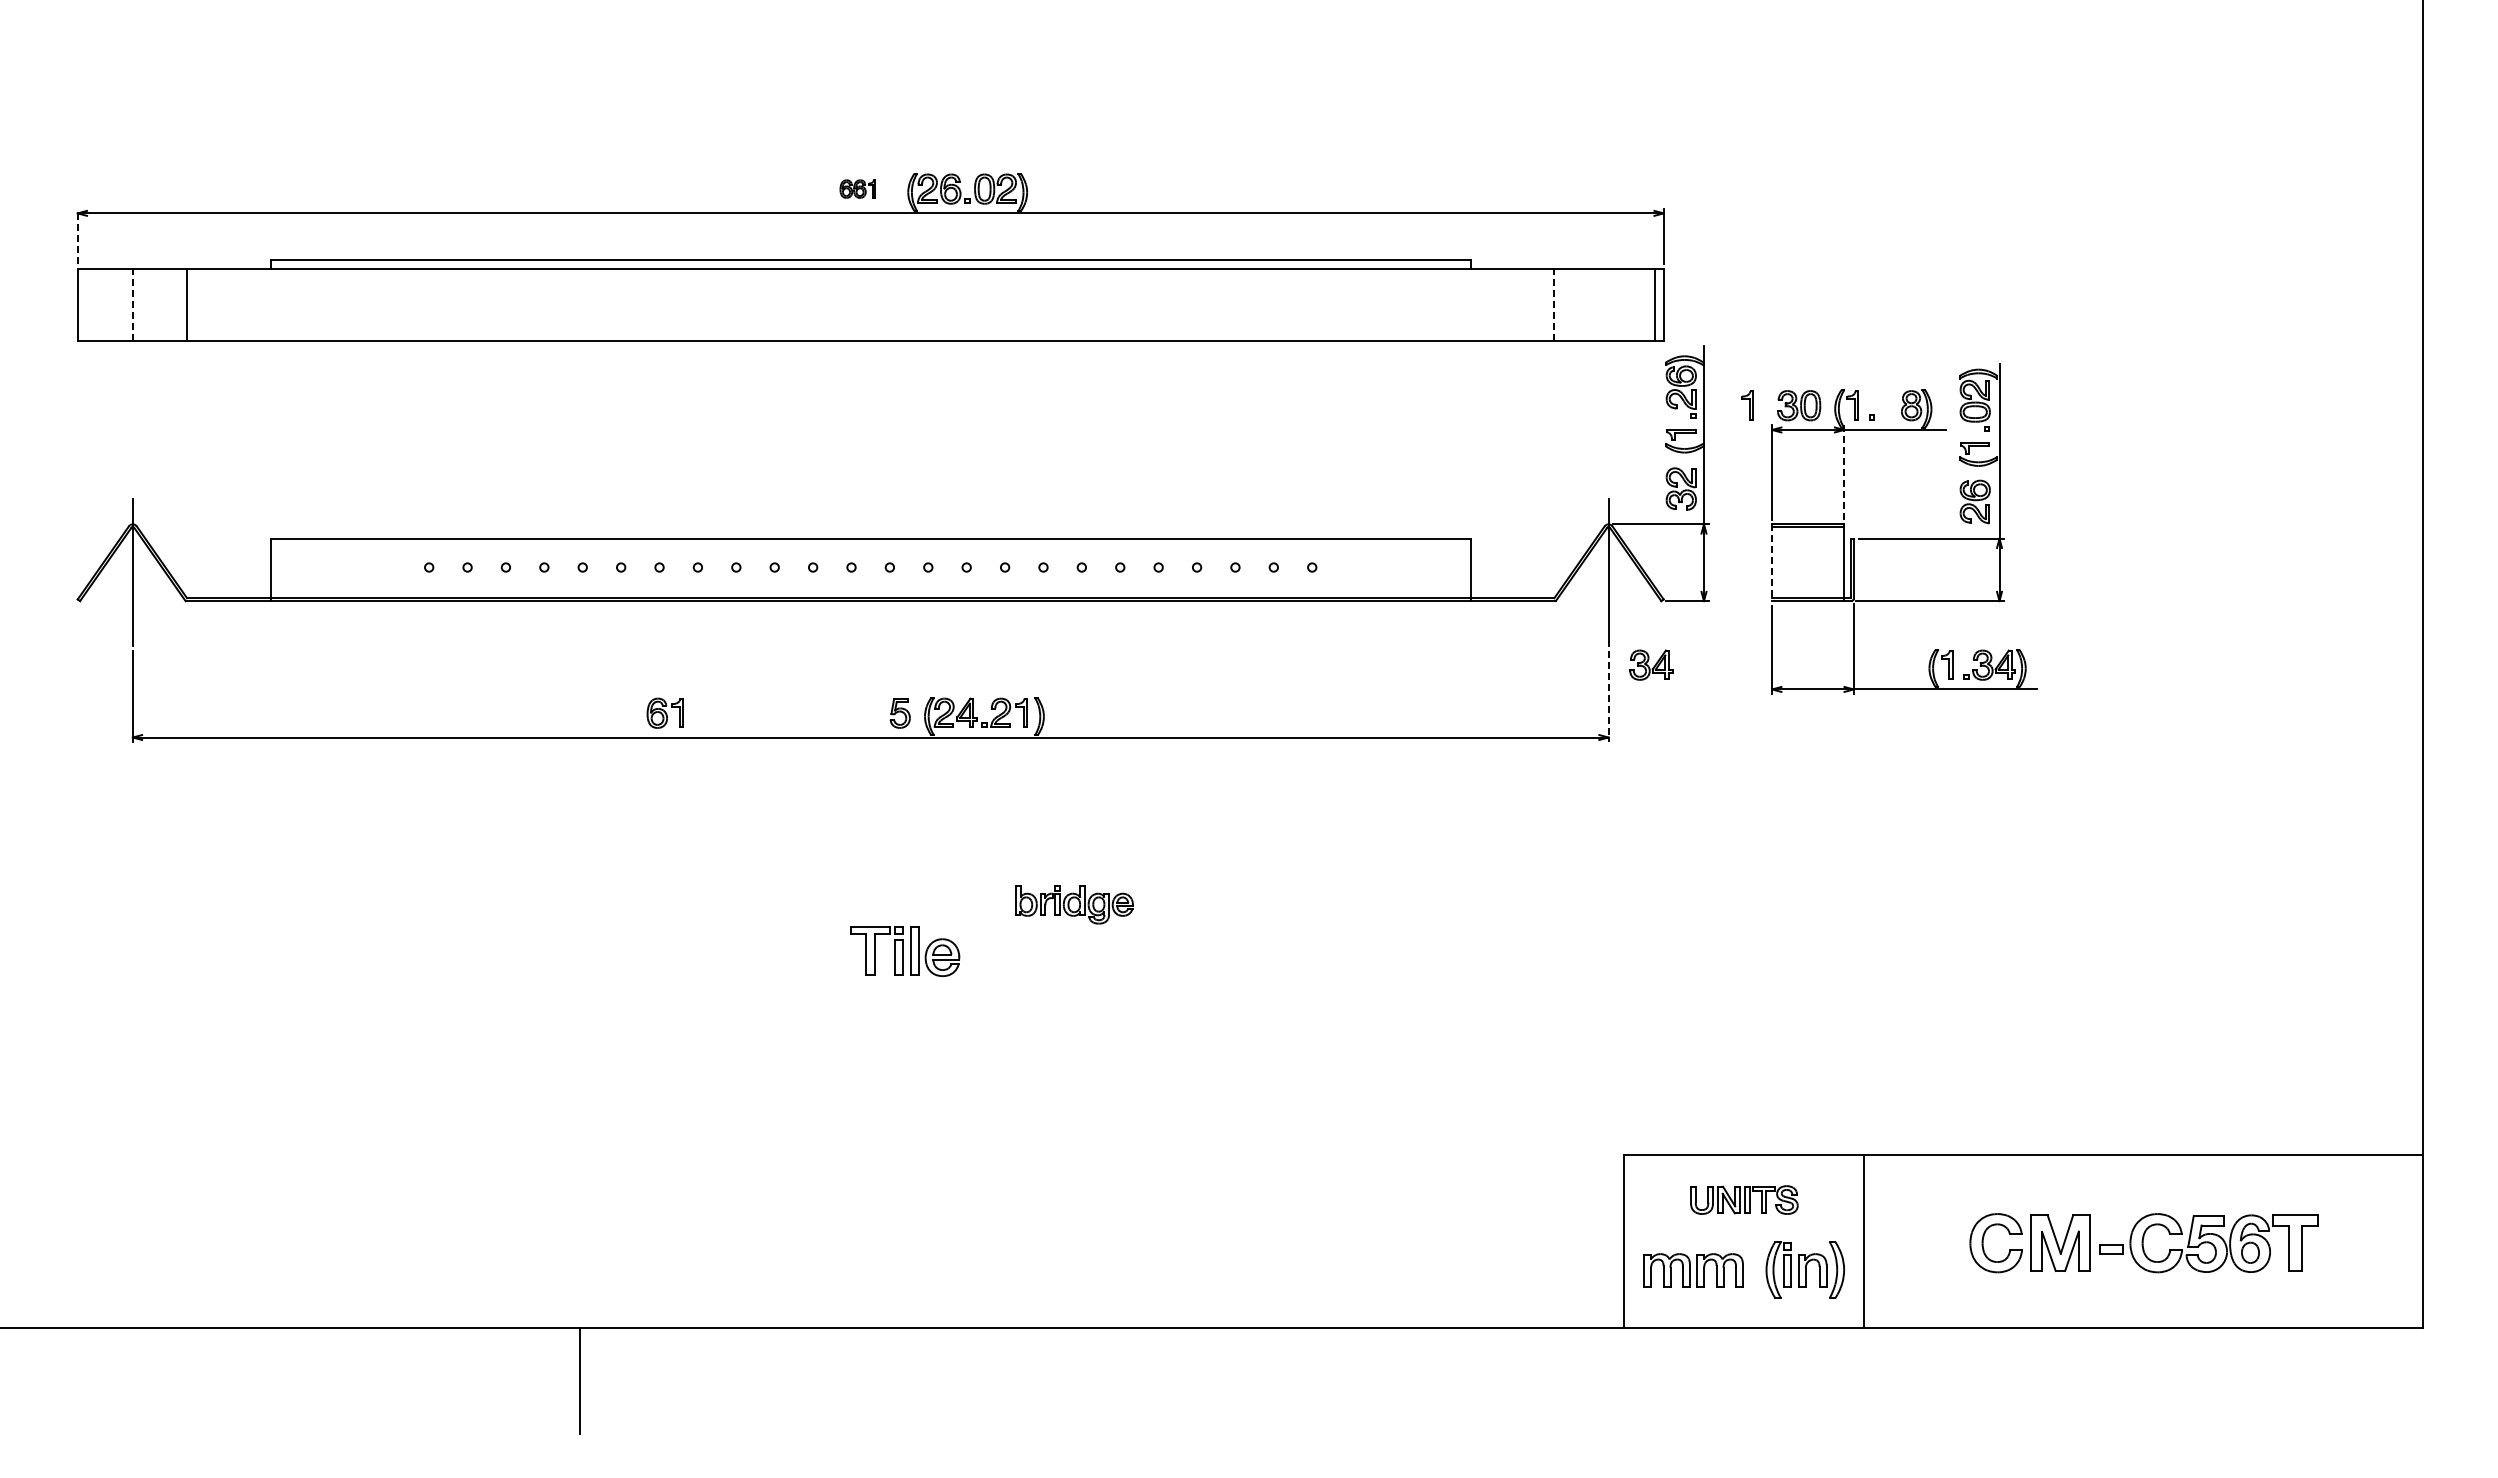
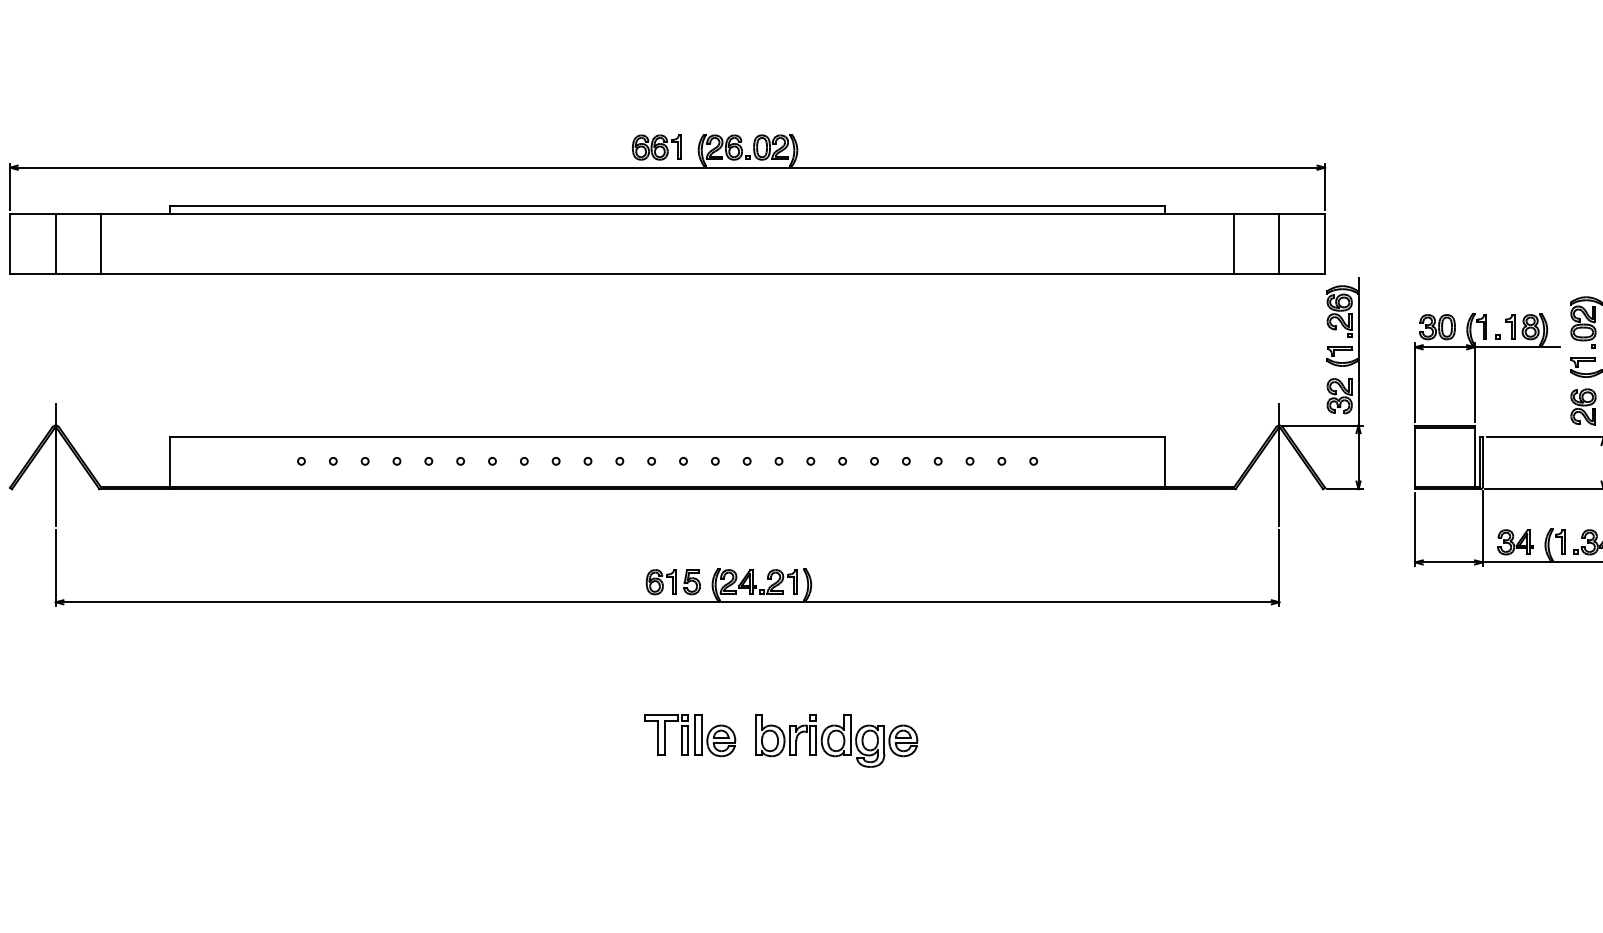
part: (857, 188) -> (656, 147), size x1.67
line: (77, 236) -> (9, 186), dashed -> solid
line: (132, 305) -> (55, 244), dashed -> solid
line: (1554, 305) -> (1234, 244), dashed -> solid
line: (1654, 305) -> (1279, 244), moved
part: (1747, 405) -> (1509, 326), moved
line: (1844, 471) -> (1475, 381), dashed -> solid
line: (1772, 563) -> (1415, 457), dashed -> solid
part: (1651, 664) -> (1515, 541), moved
line: (1608, 696) -> (1279, 568), dashed -> solid
part: (664, 712) -> (660, 581), moved
part: (1074, 904) -> (836, 740), size x1.67
part: (905, 951) -> (690, 735), moved

